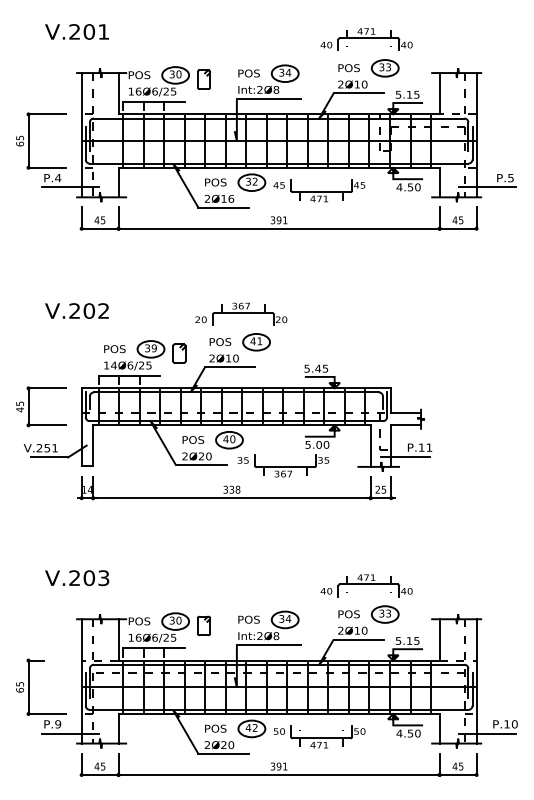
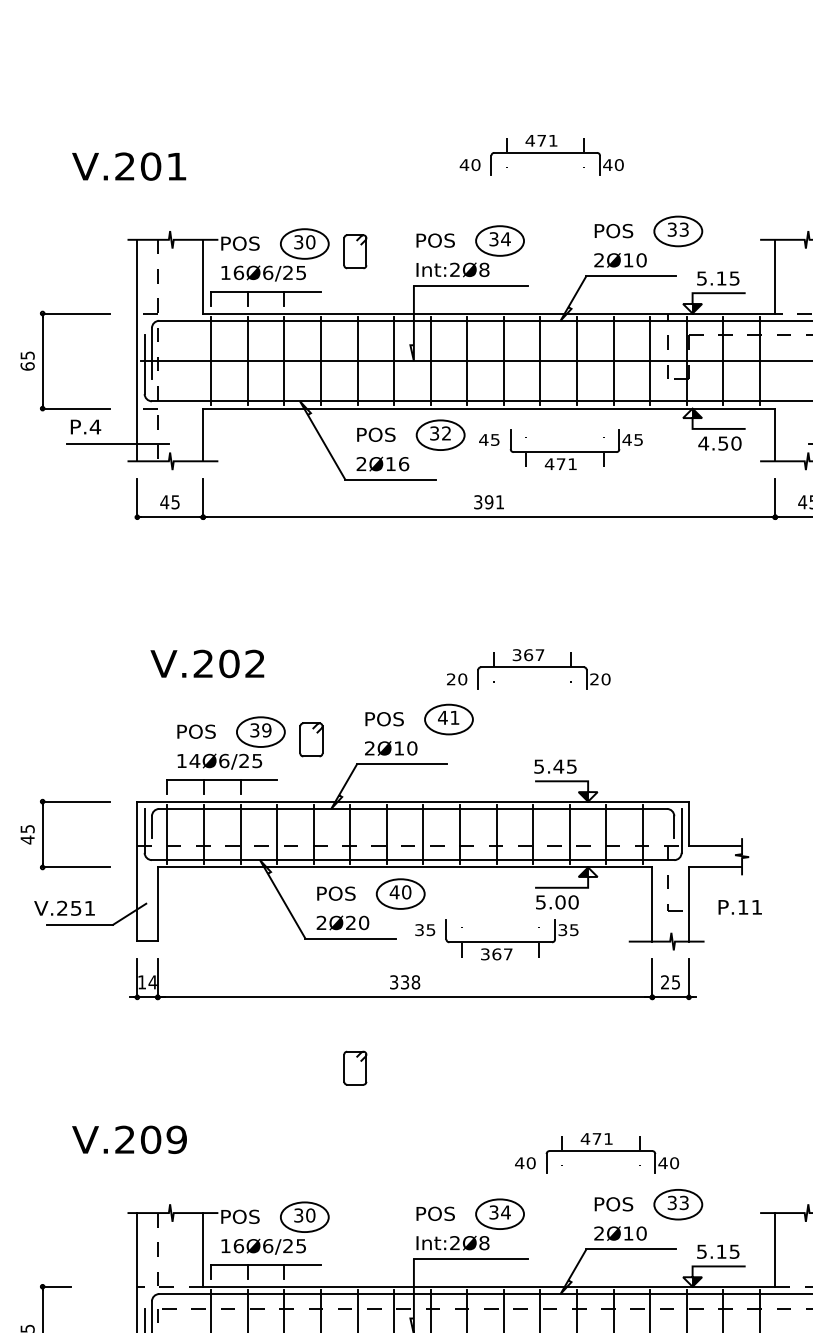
part: (366, 39) -> (541, 155), moved
text: (76, 310) -> (206, 662), moved
part: (241, 313) -> (529, 668), moved
line: (405, 456) -> (714, 923), removed
text: (103, 577) -> (176, 1138), V.203 -> V.209
part: (366, 585) -> (596, 1152), moved
part: (203, 625) -> (354, 1067), moved

